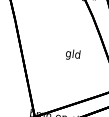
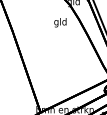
text: (73, 54) -> (60, 22), moved

